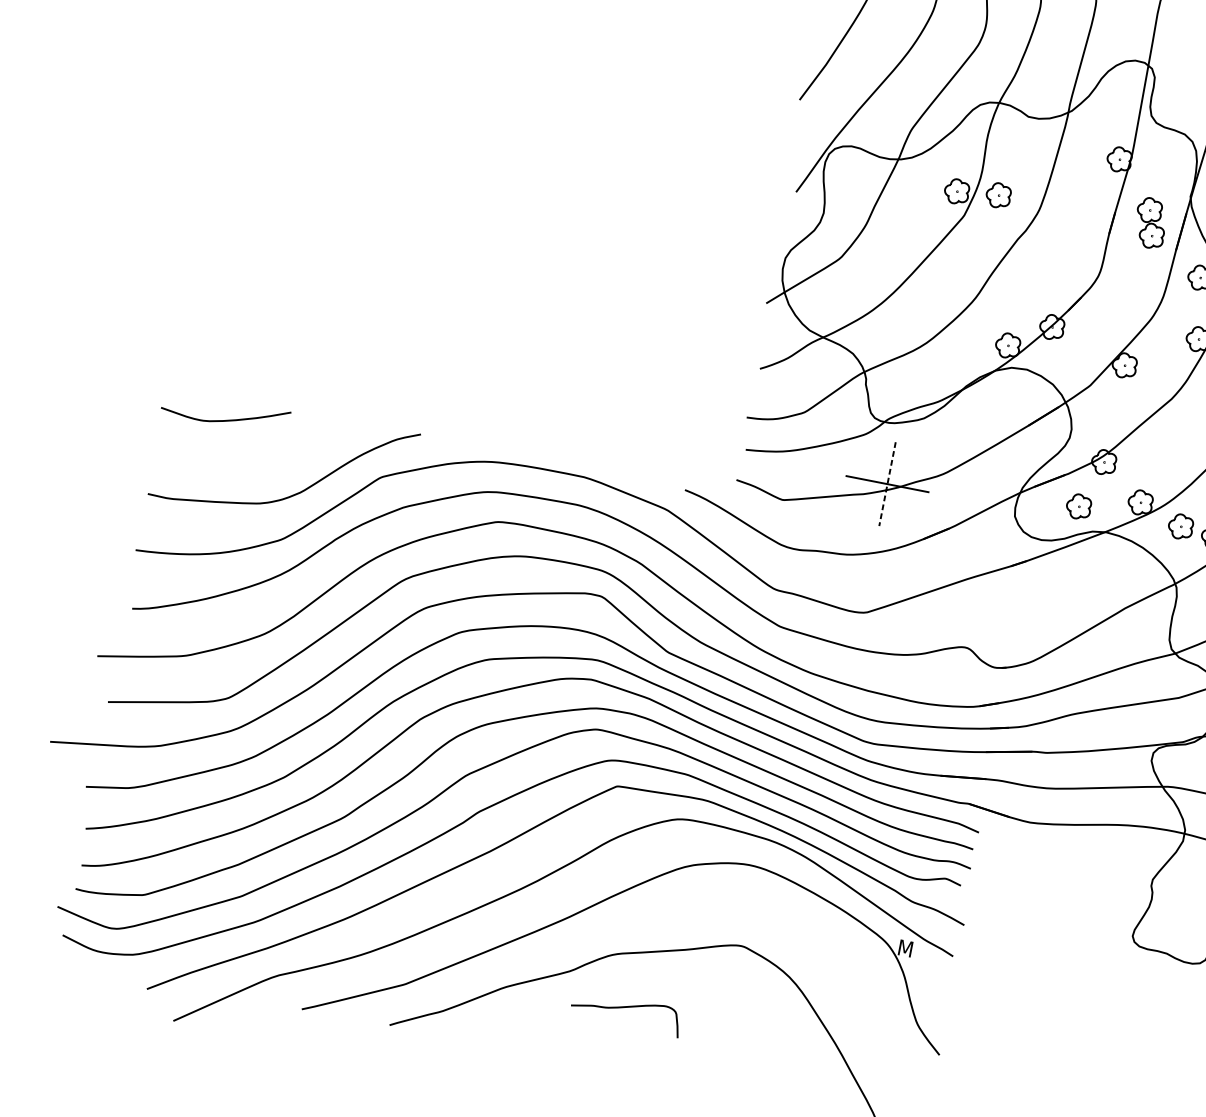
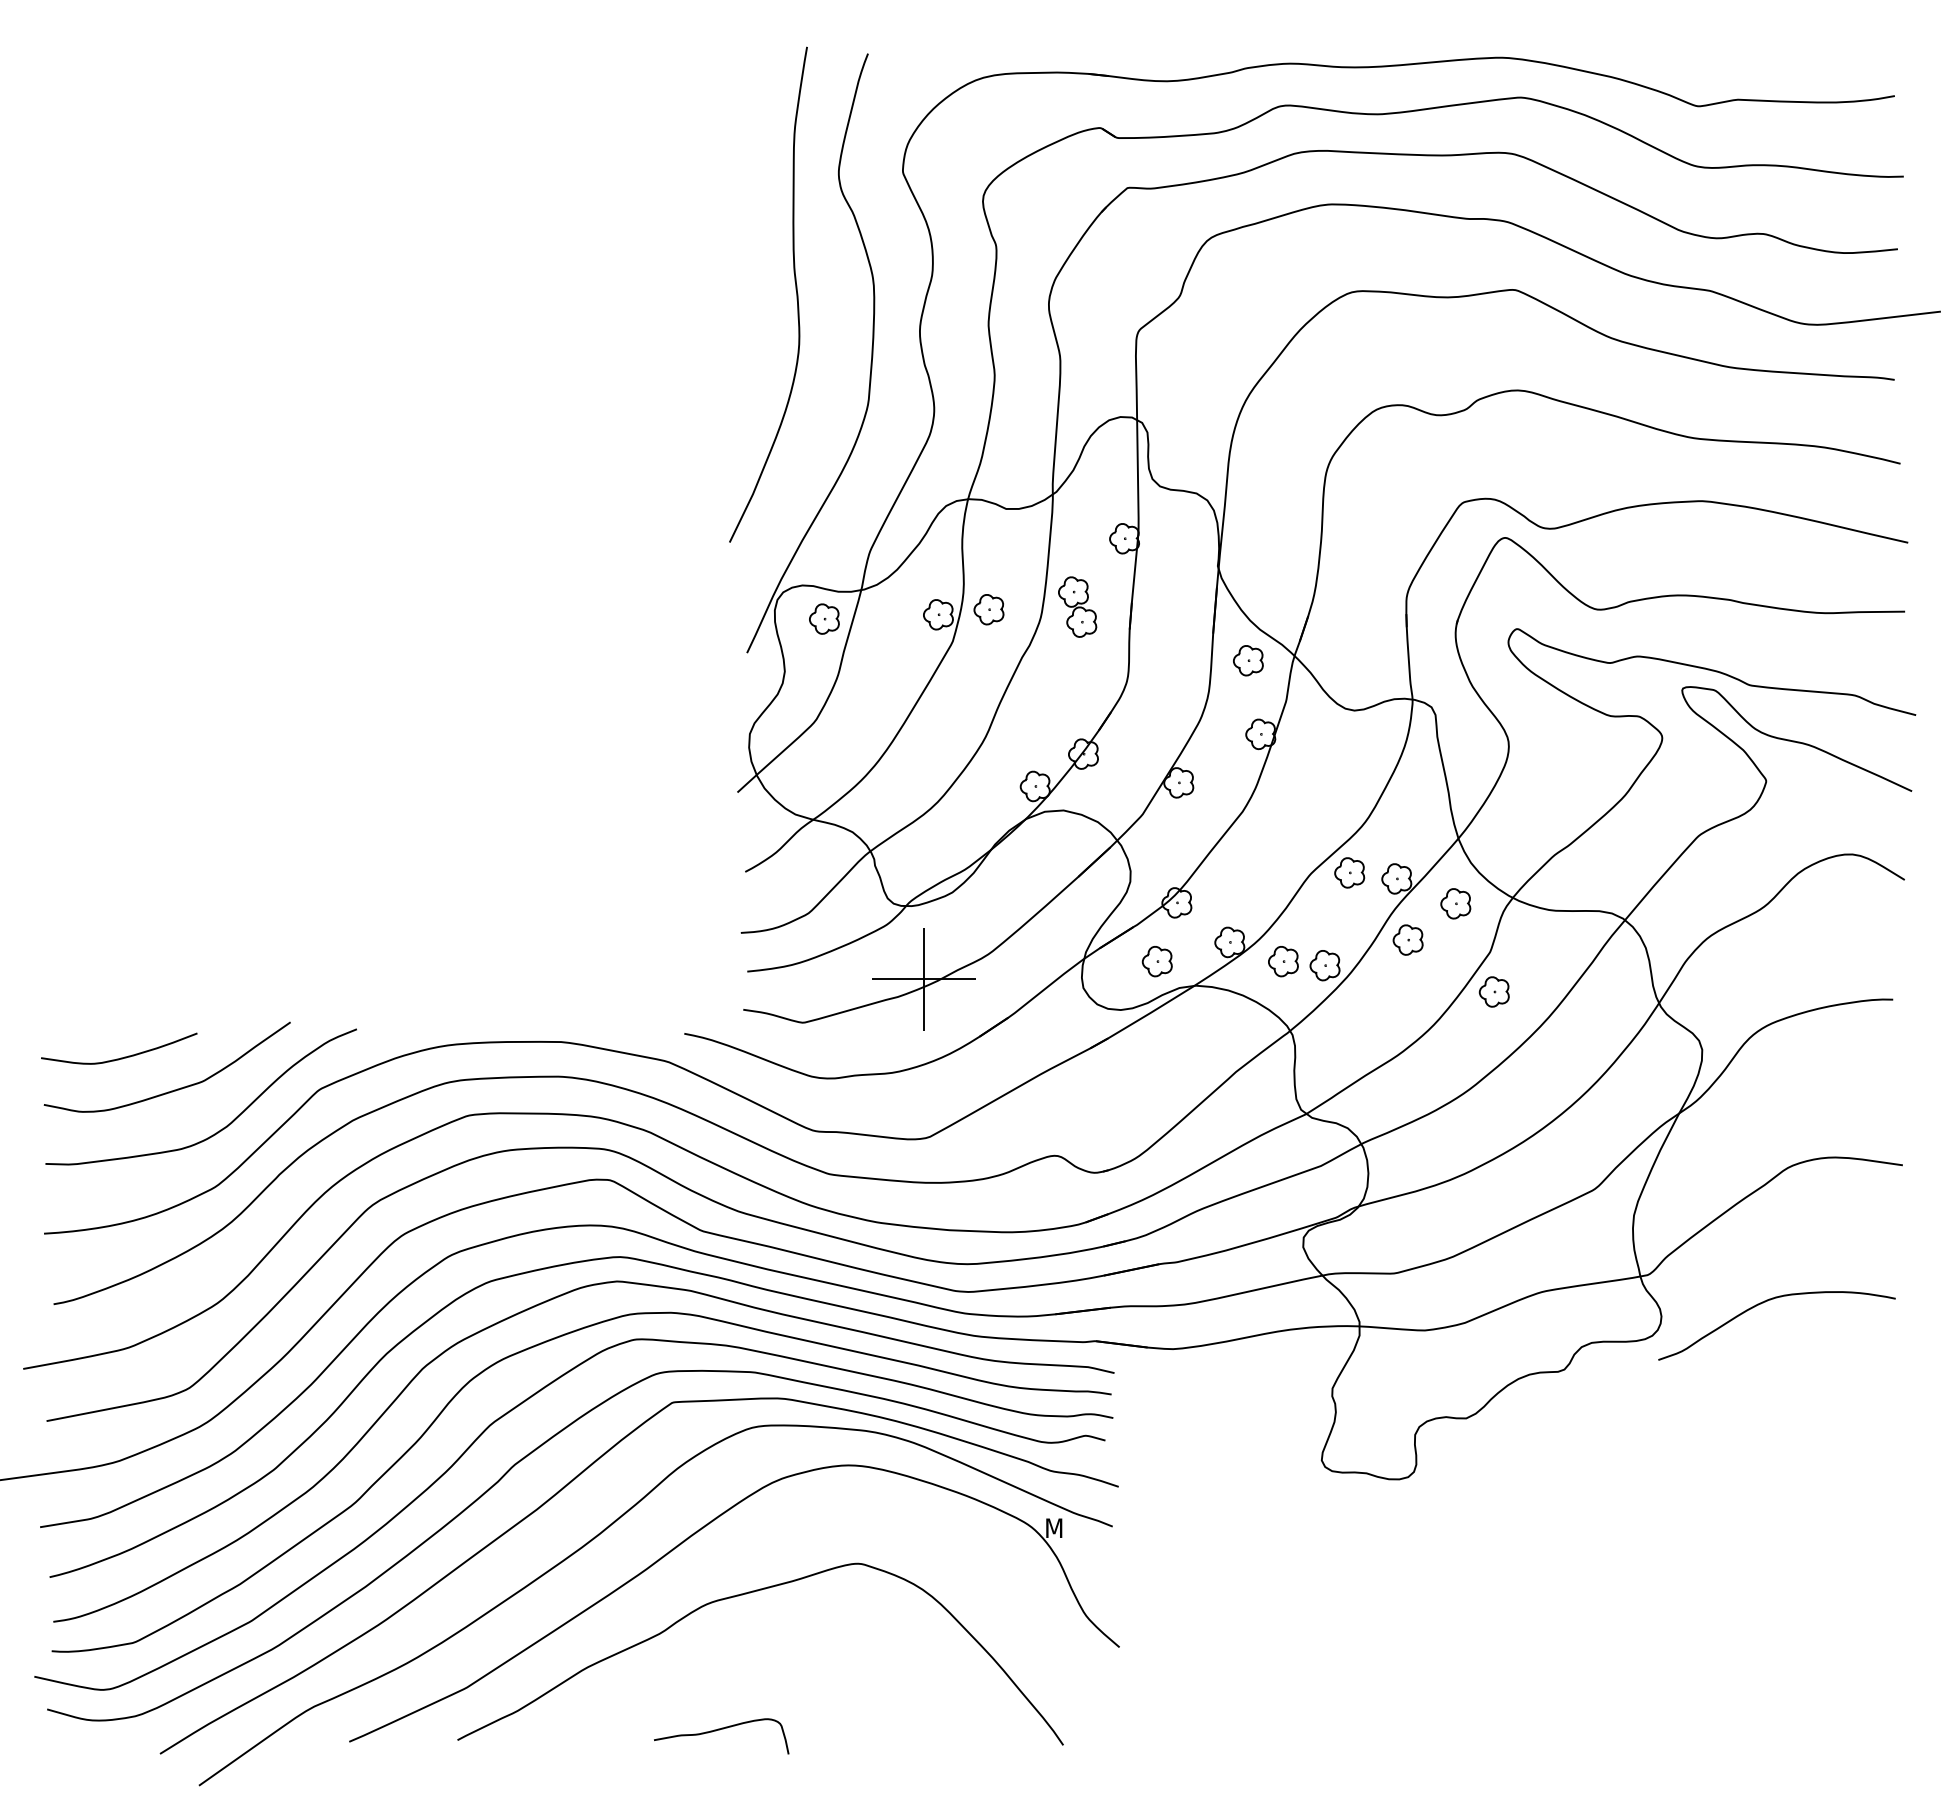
part: (864, 176) -> (824, 618), added
part: (1150, 222) -> (1077, 606), moved
curve: (263, 454) -> (174, 1089), added
line: (887, 484) -> (924, 979), dashed -> solid
curve: (625, 1007) -> (719, 1730), moved

